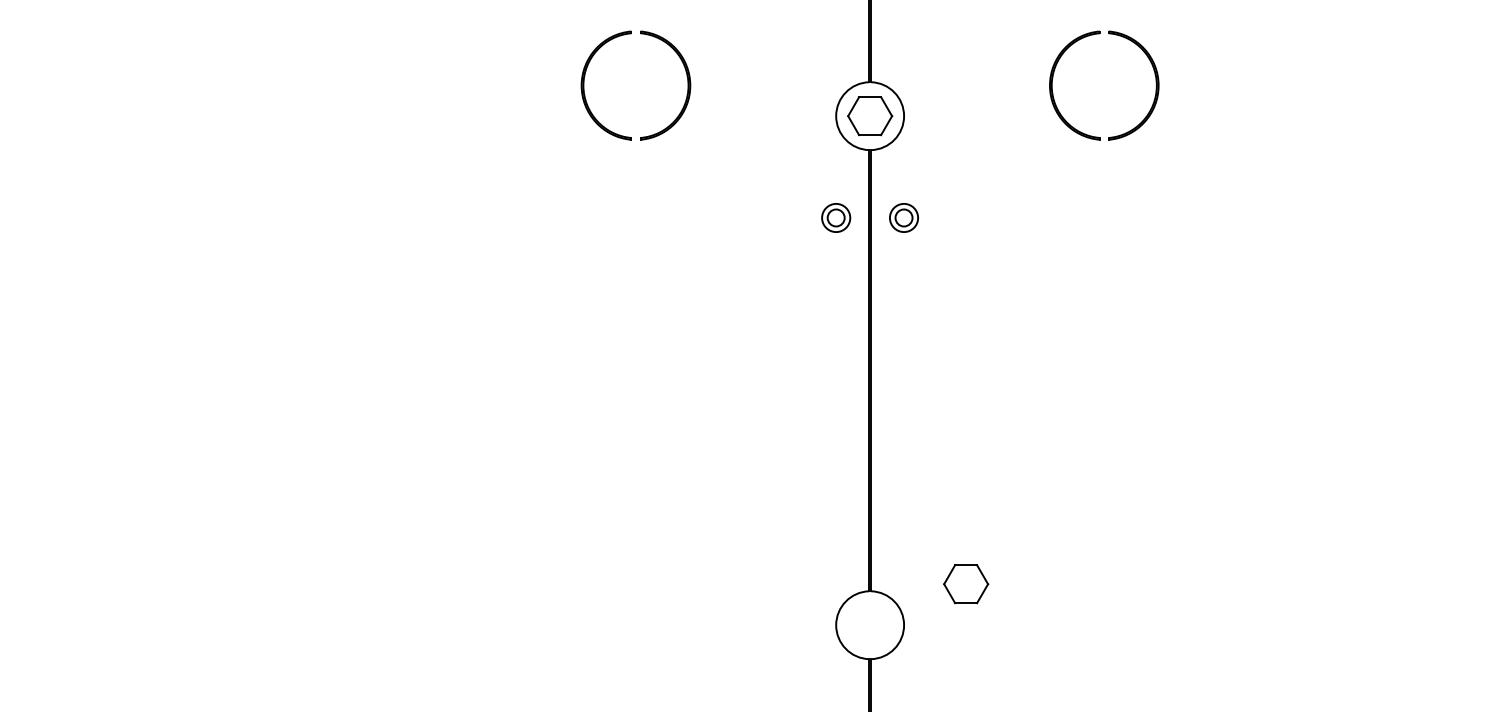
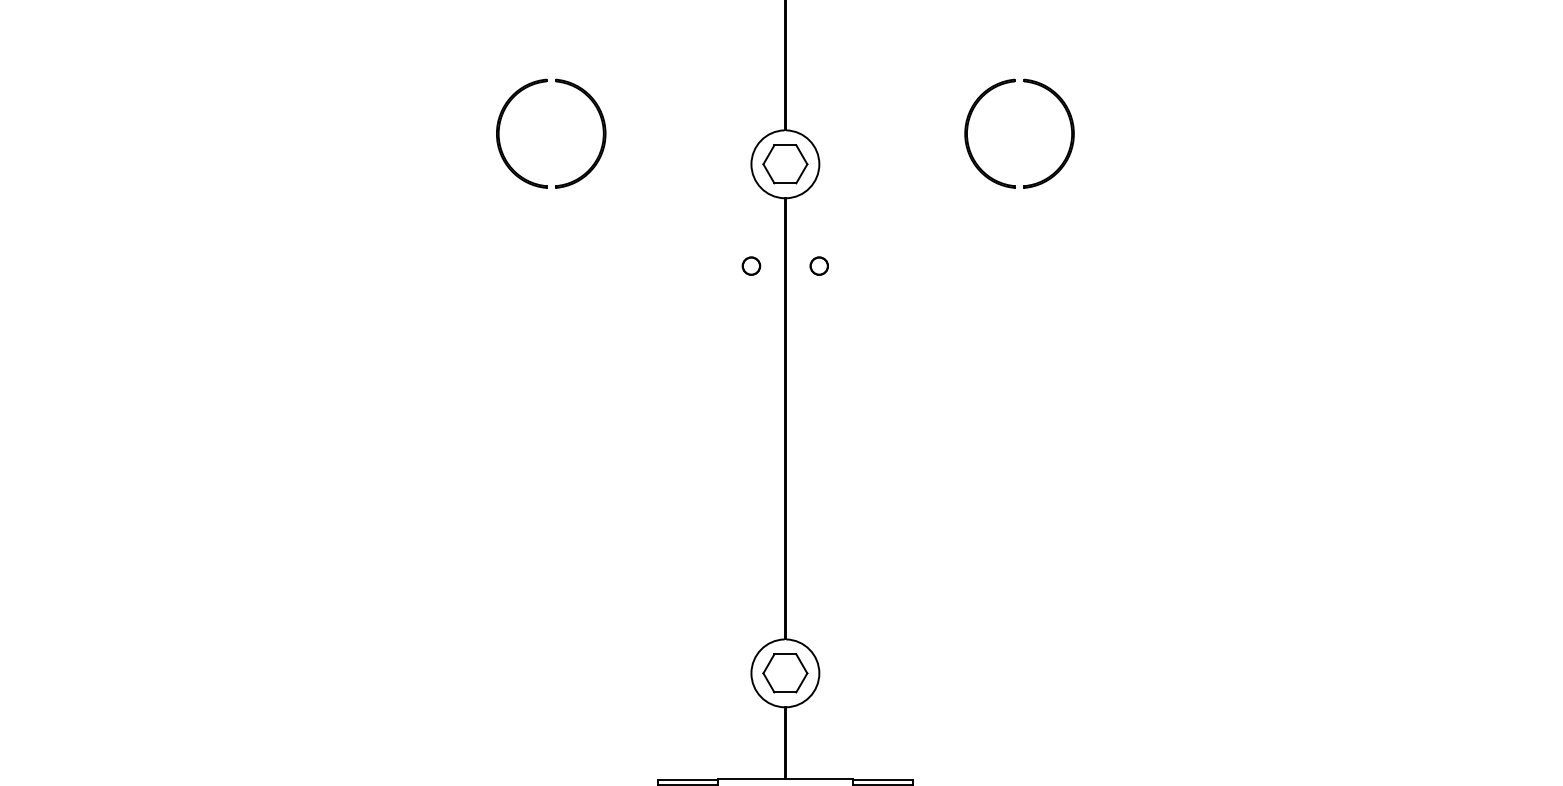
circle: (836, 217) -> (751, 265), size x0.62
circle: (904, 217) -> (819, 265), size x0.62
part: (966, 584) -> (785, 673), moved

